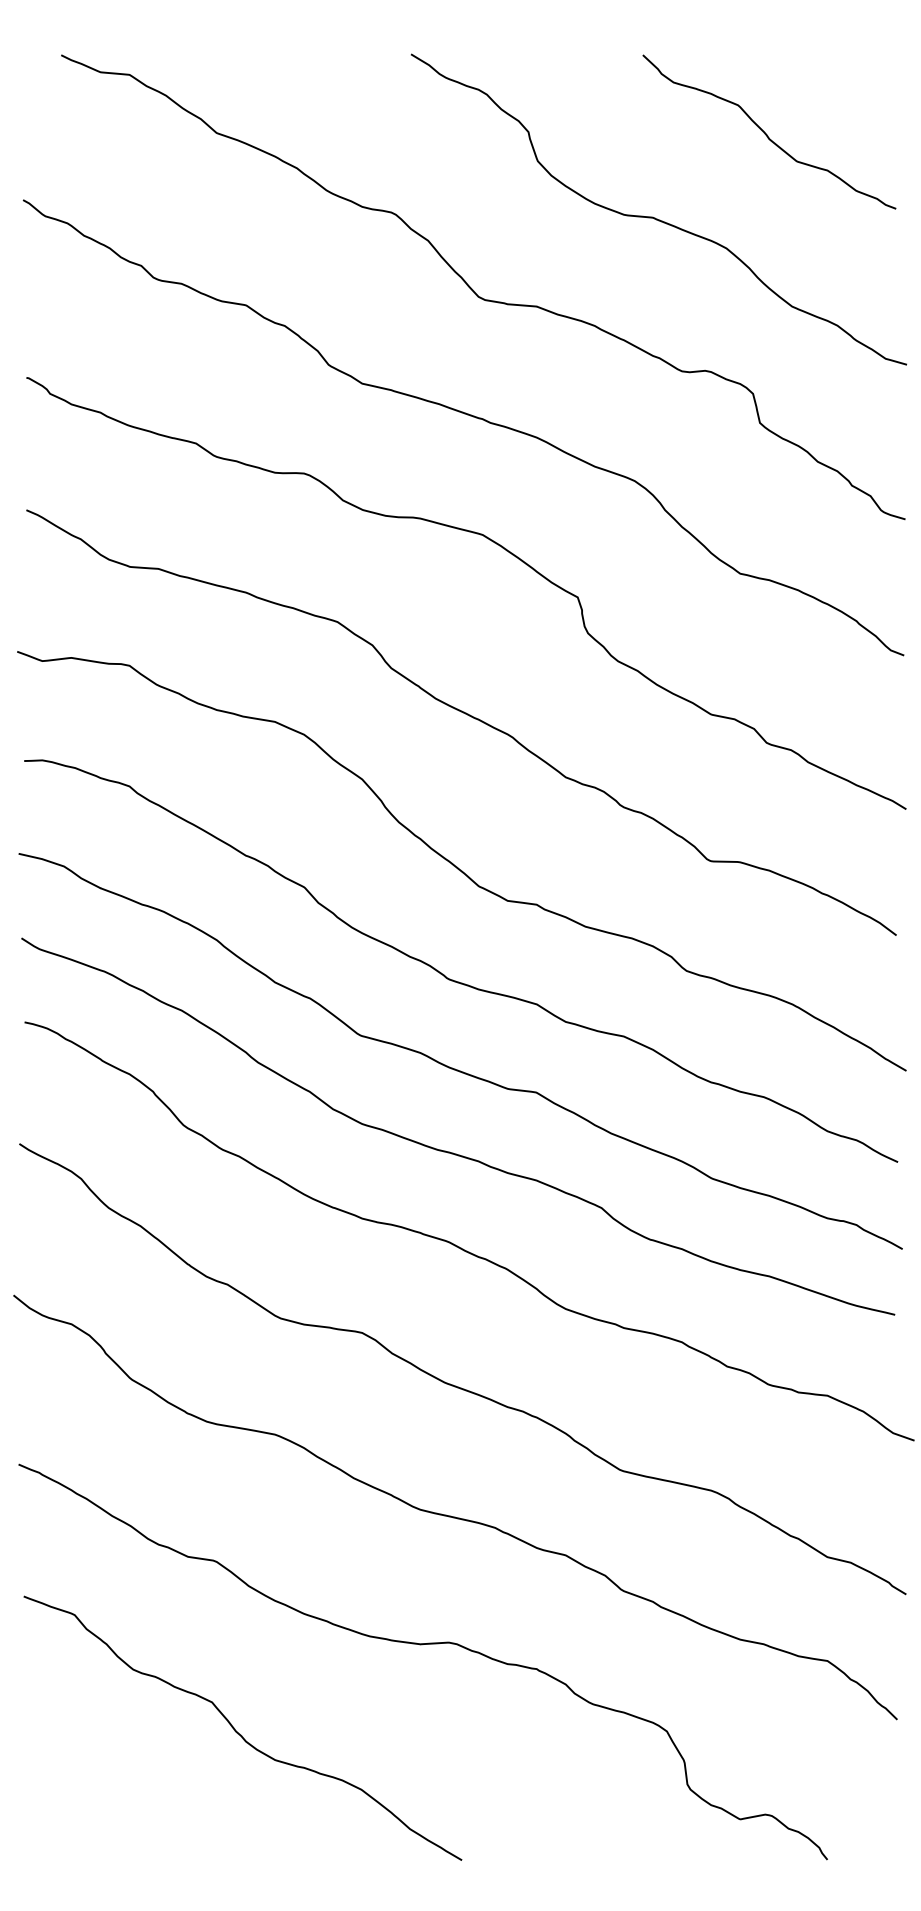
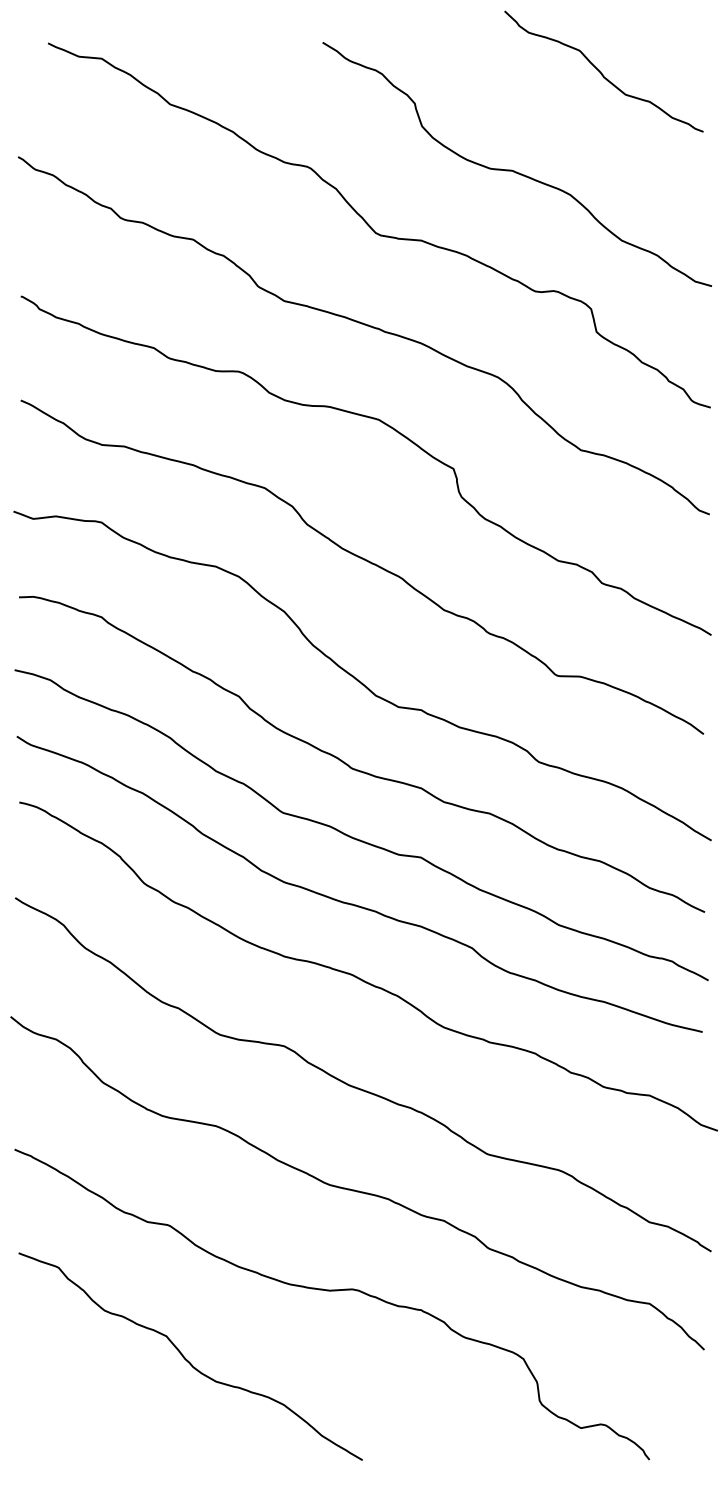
curve: (766, 133) -> (601, 72), moved

